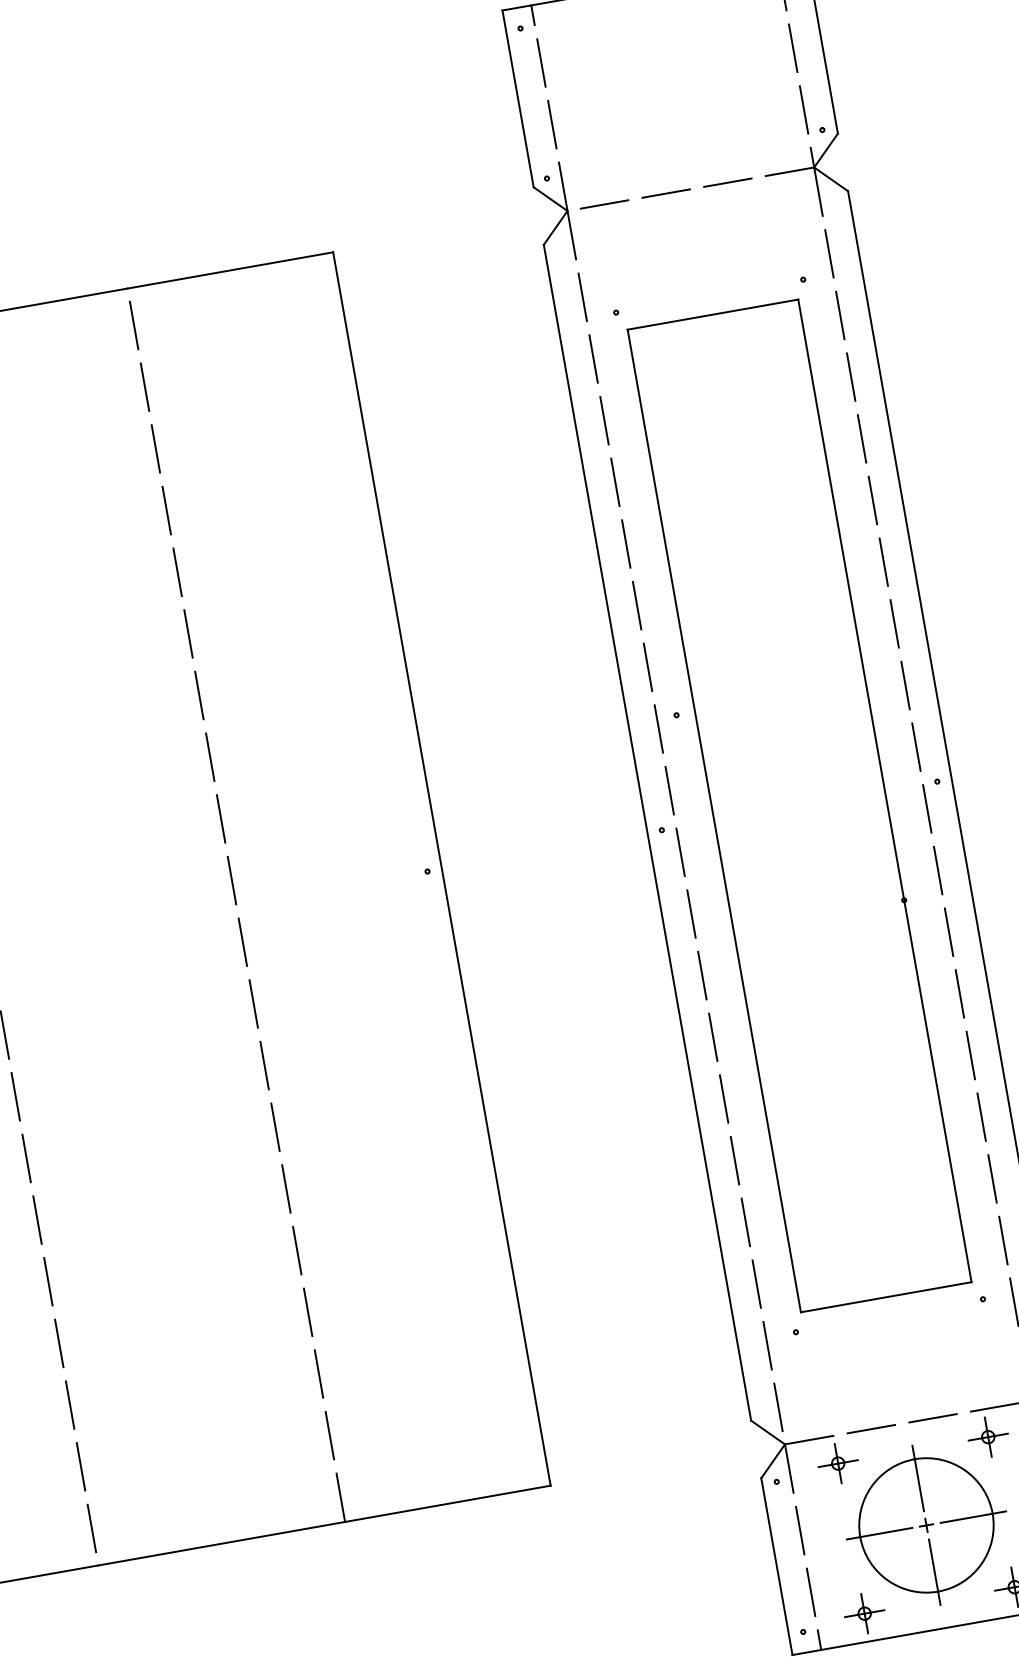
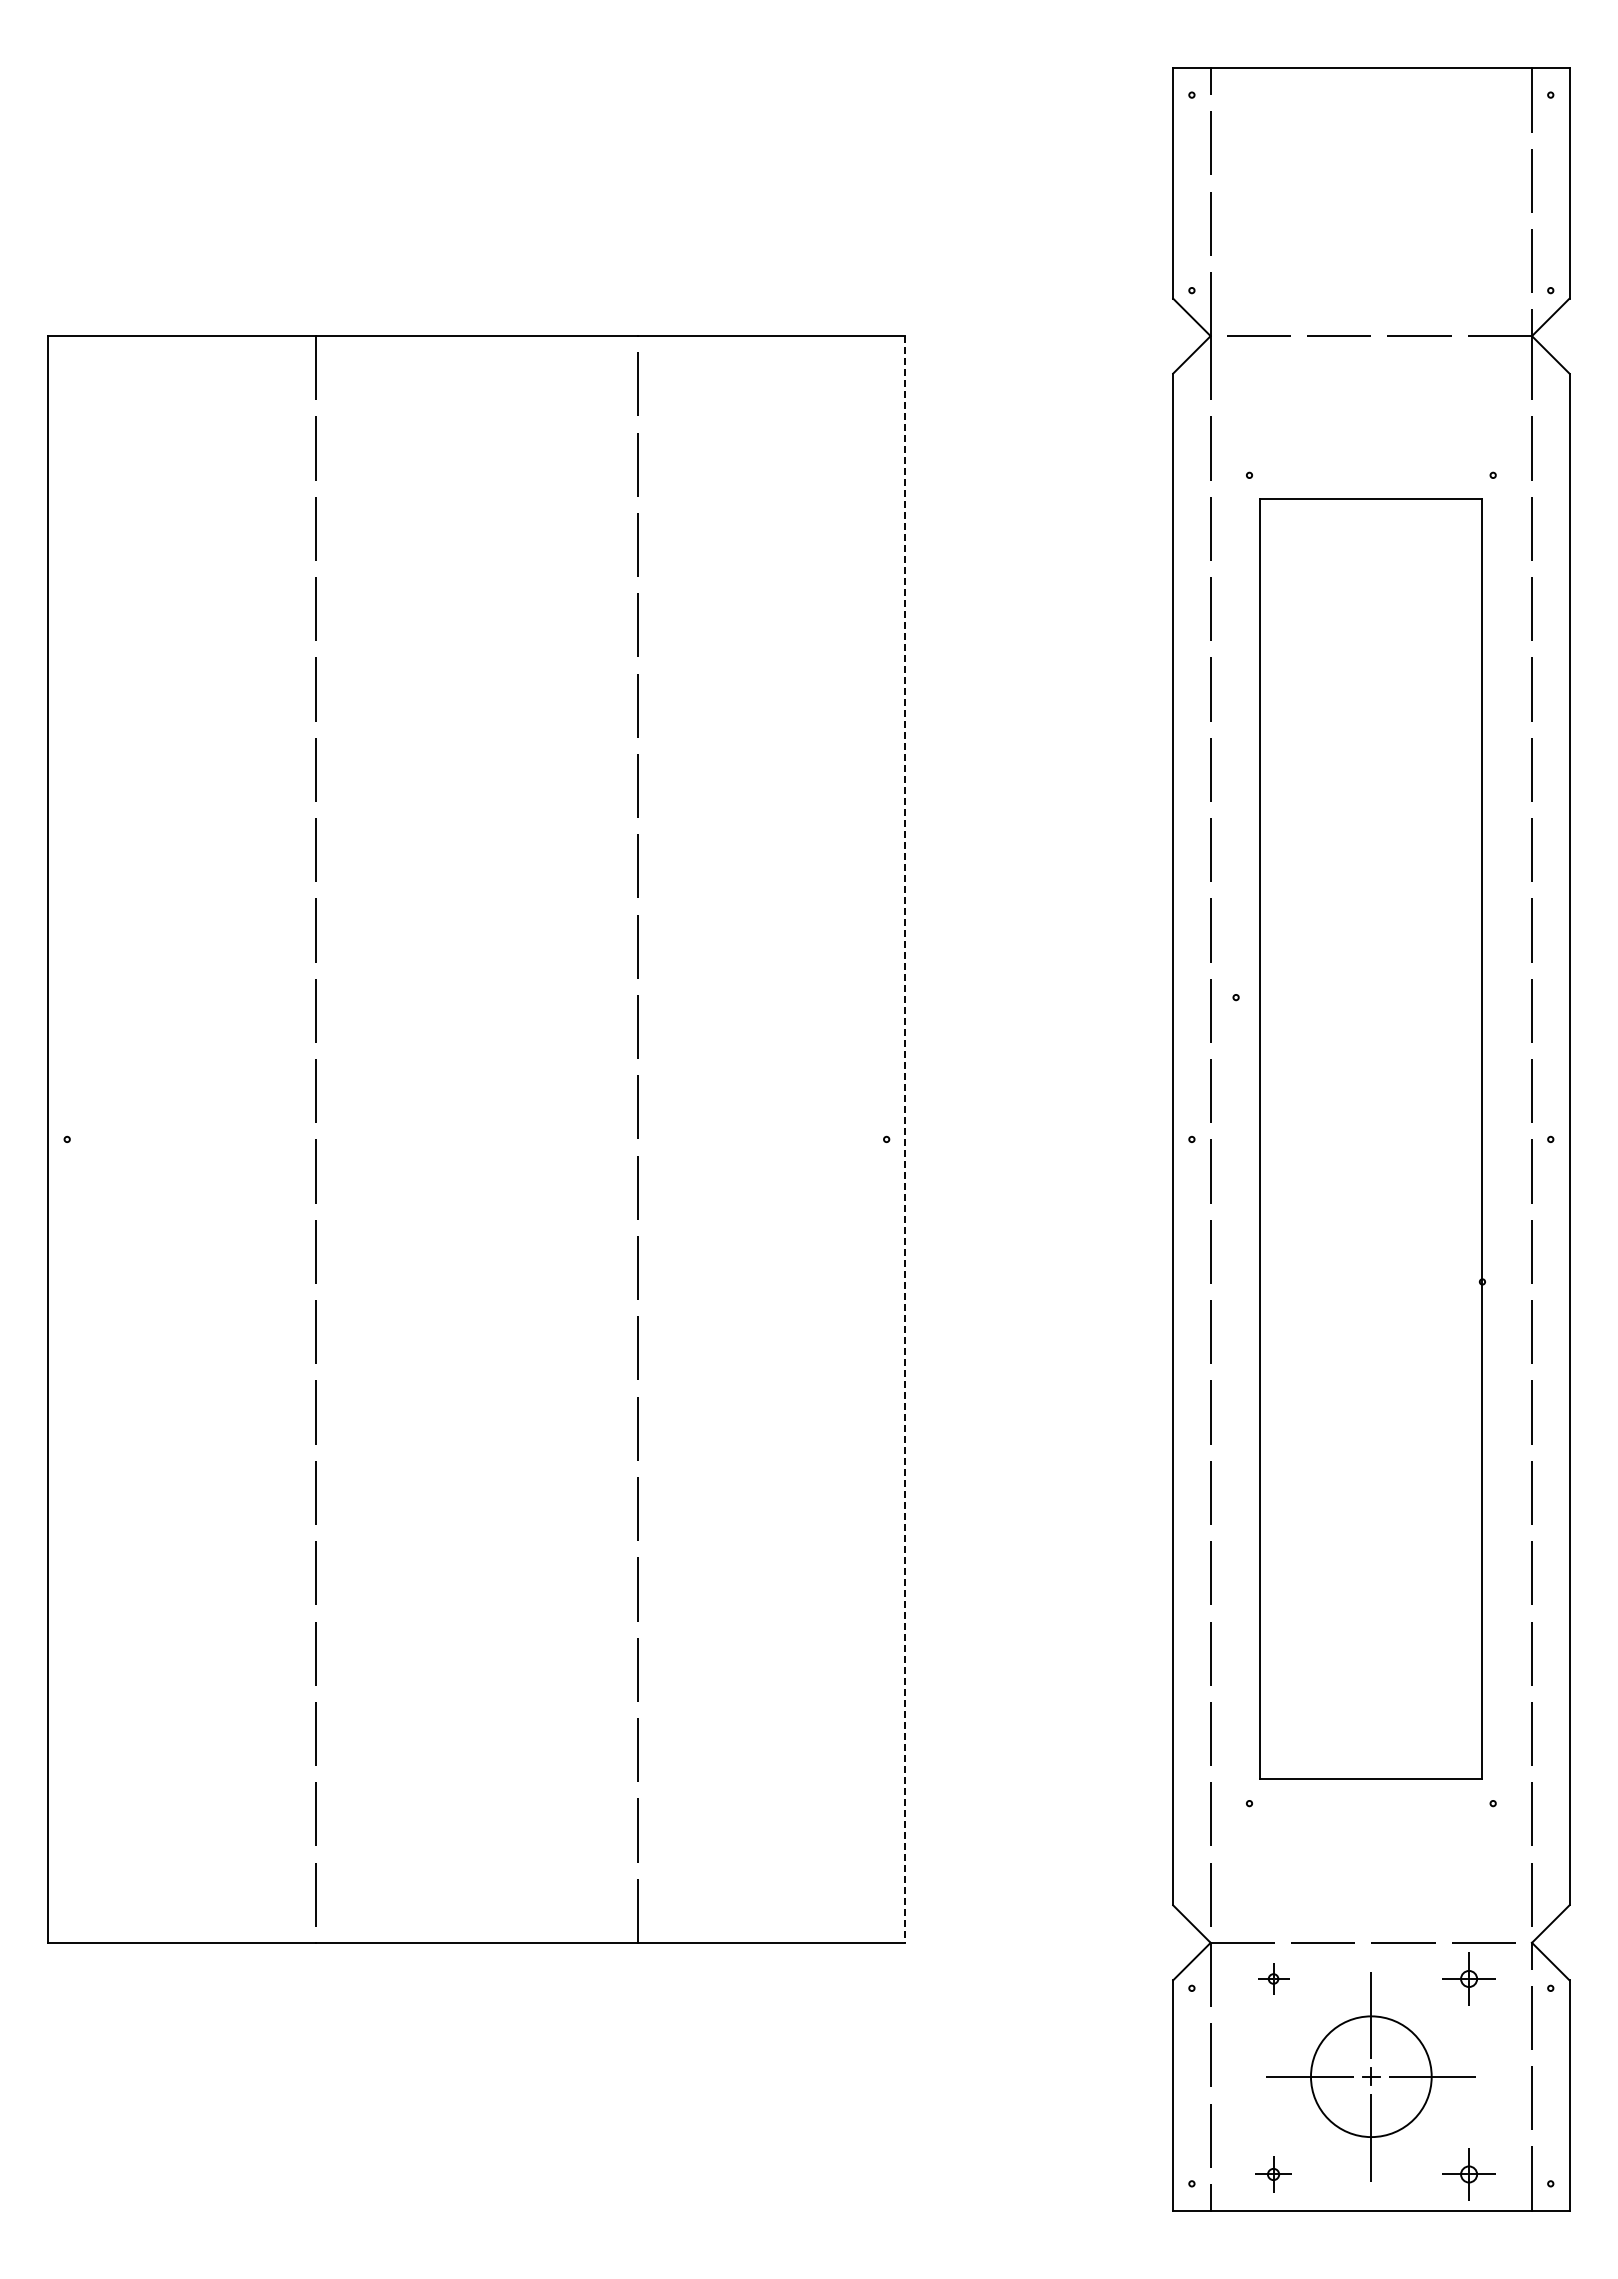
line: (442, 869) -> (905, 1139), solid -> dashed
part: (838, 1463) -> (1273, 1978), size x0.6
circle: (926, 1525) -> (1371, 2076), size x0.7
part: (864, 1613) -> (1273, 2174), size x0.7

